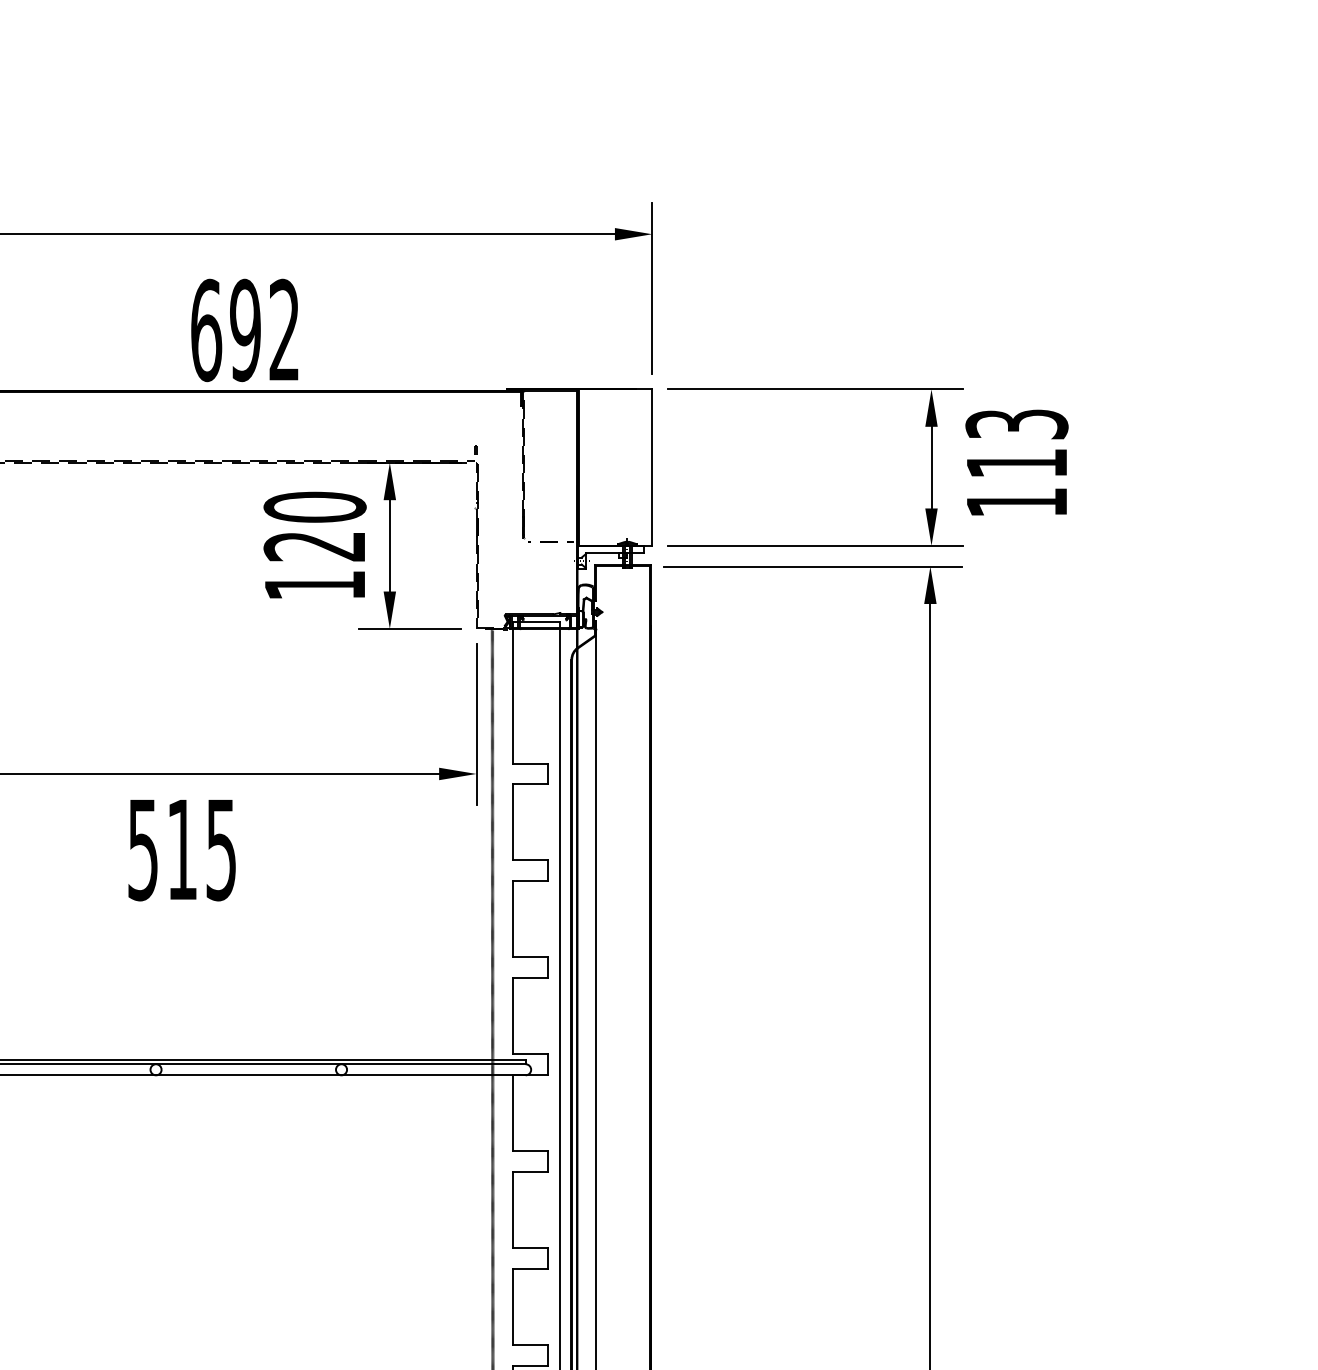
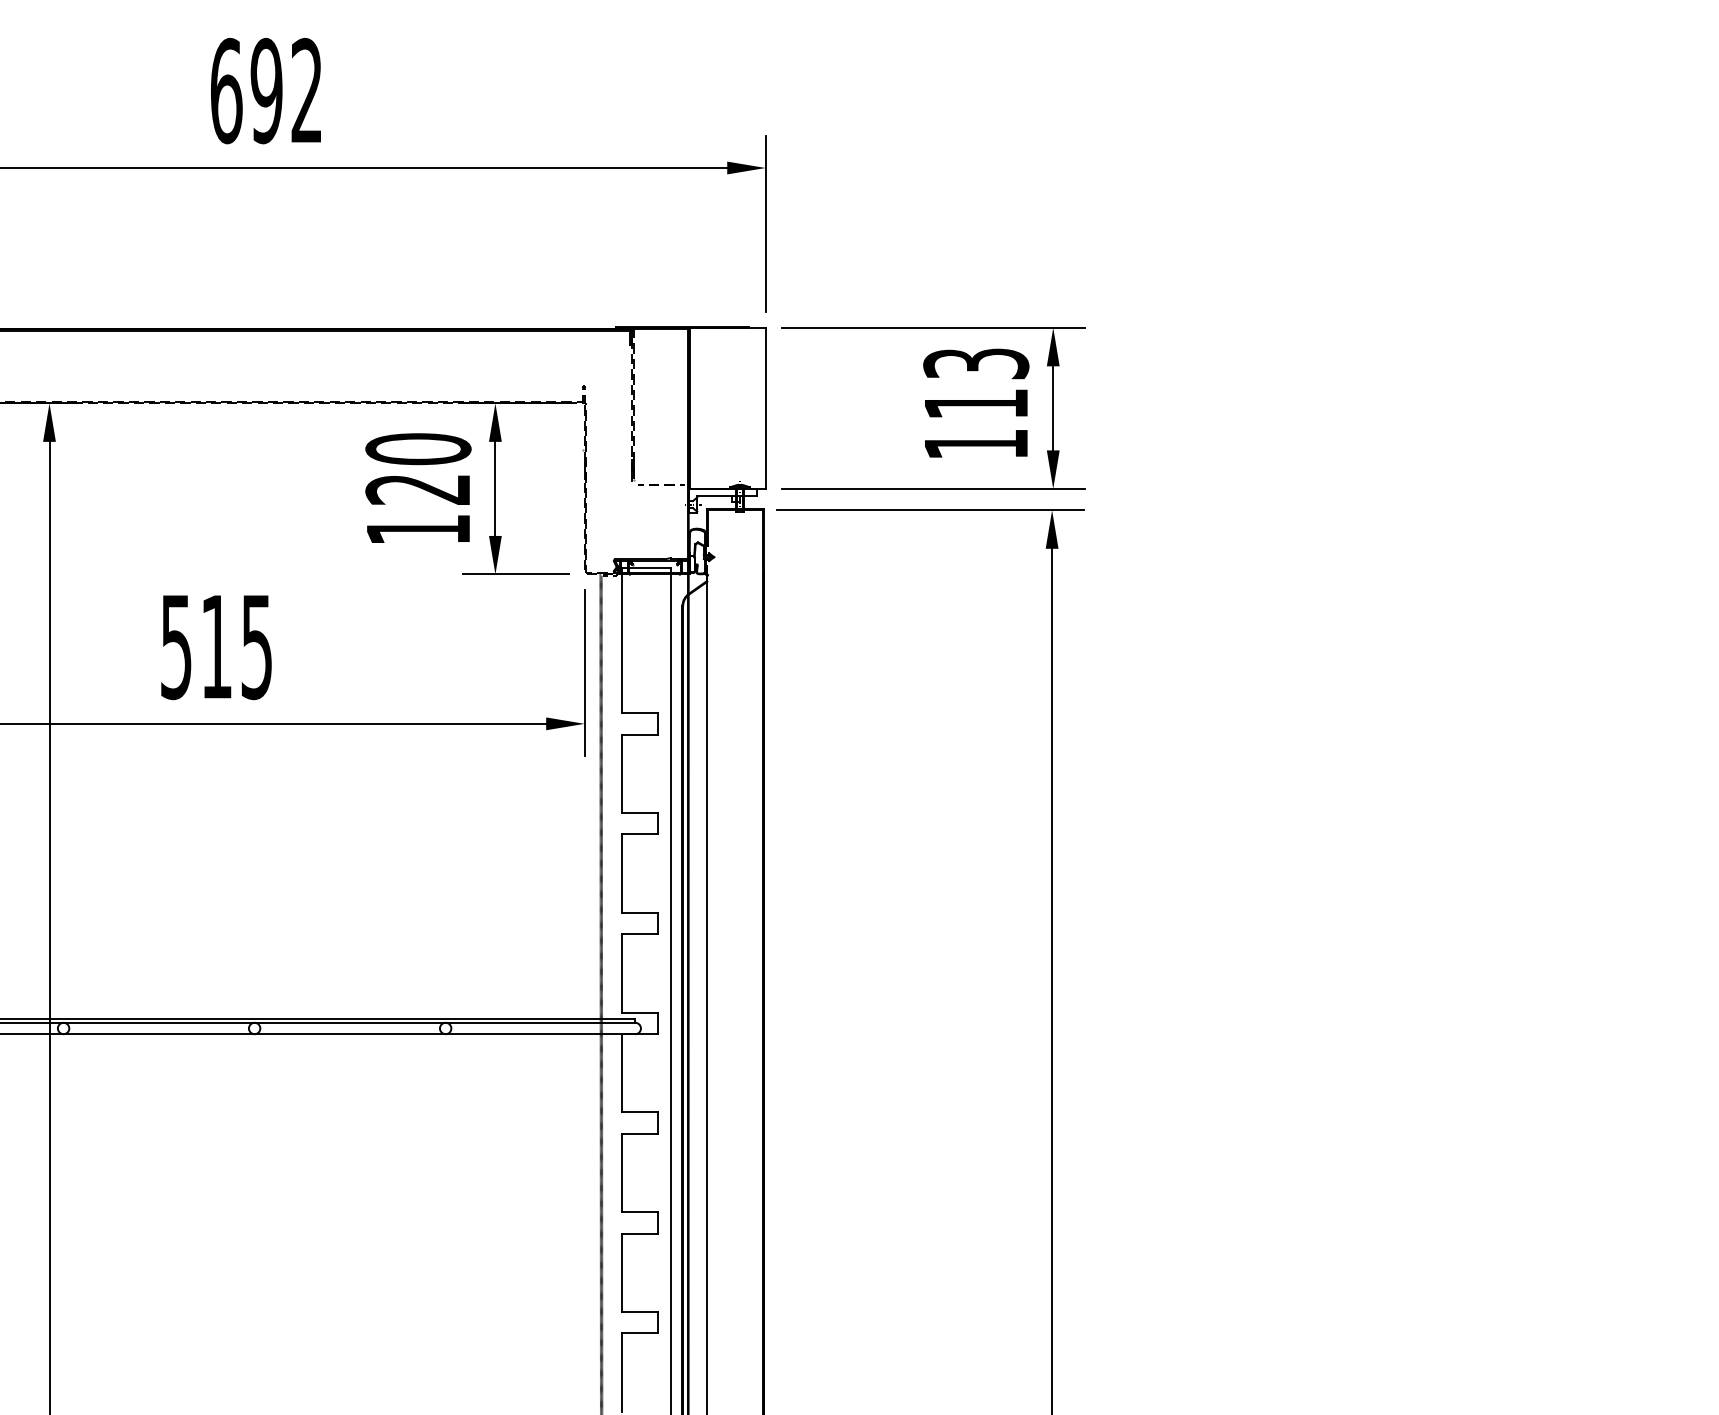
text: (244, 330) -> (265, 91), moved
text: (1017, 461) -> (976, 402), moved
text: (182, 850) -> (216, 647), moved

